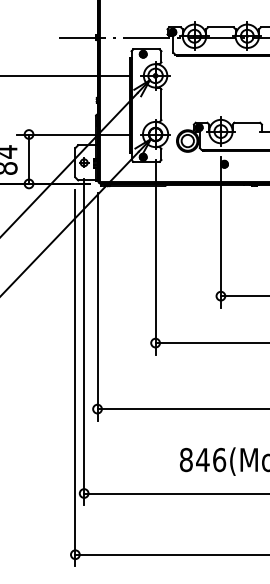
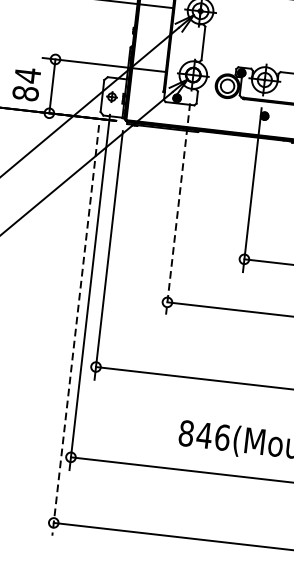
line: (155, 258) -> (177, 210), solid -> dashed
line: (75, 378) -> (75, 330), solid -> dashed

